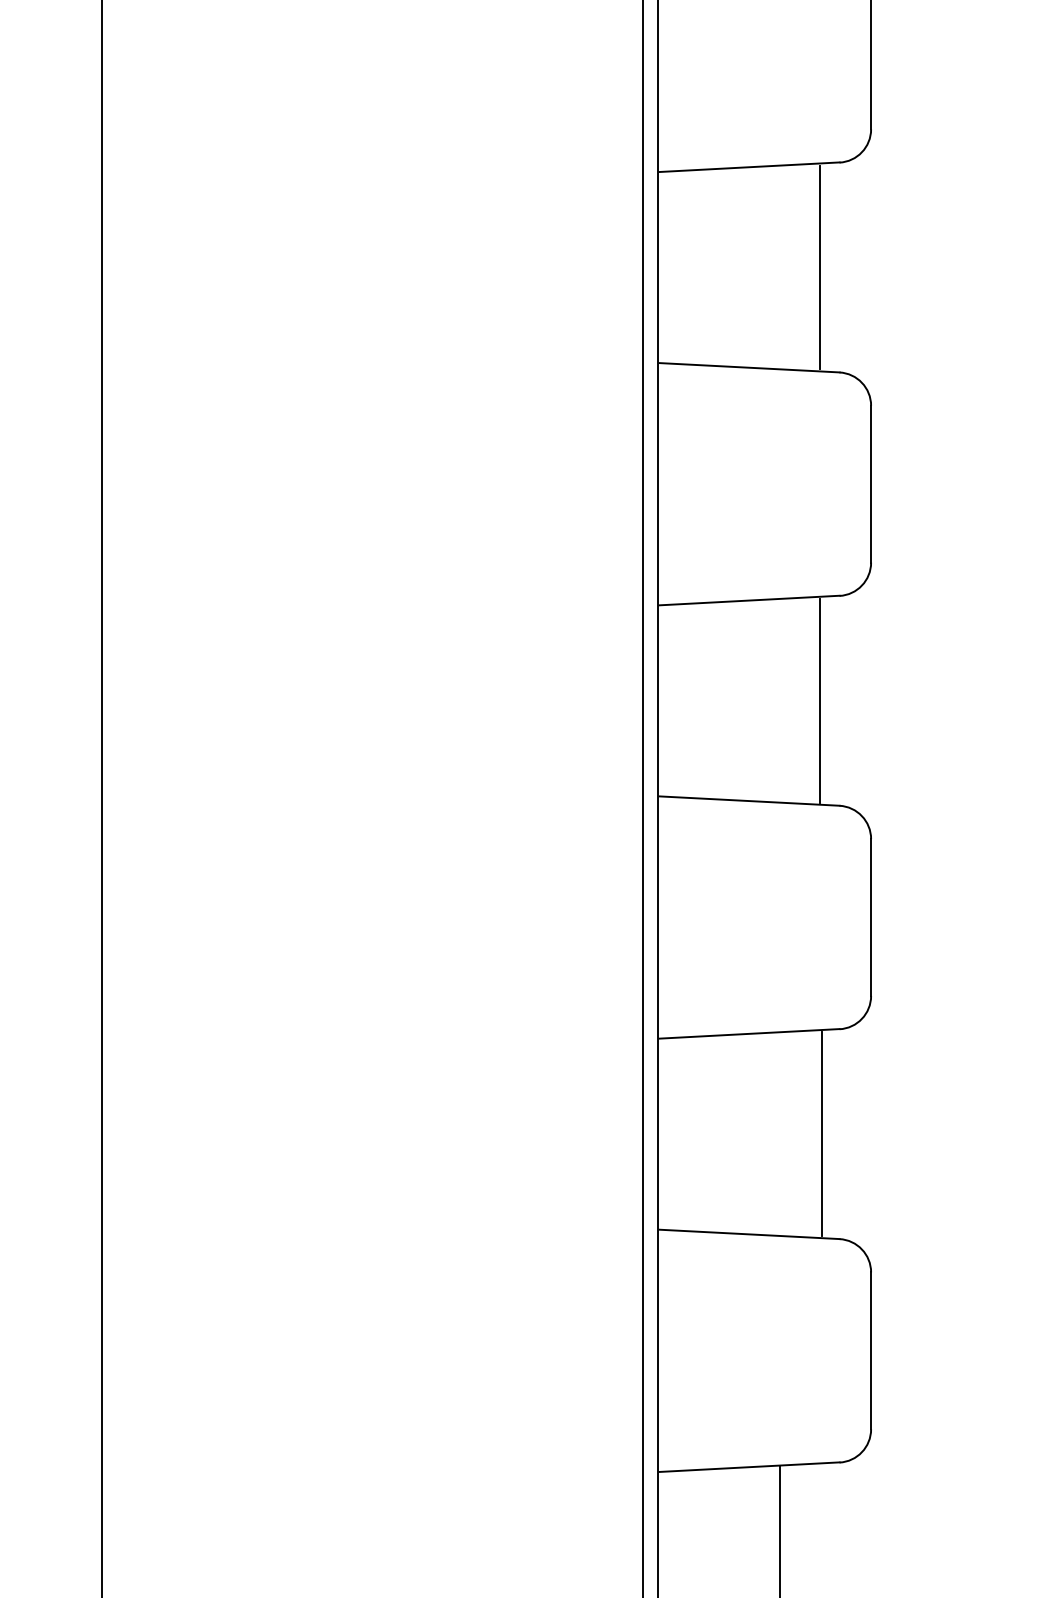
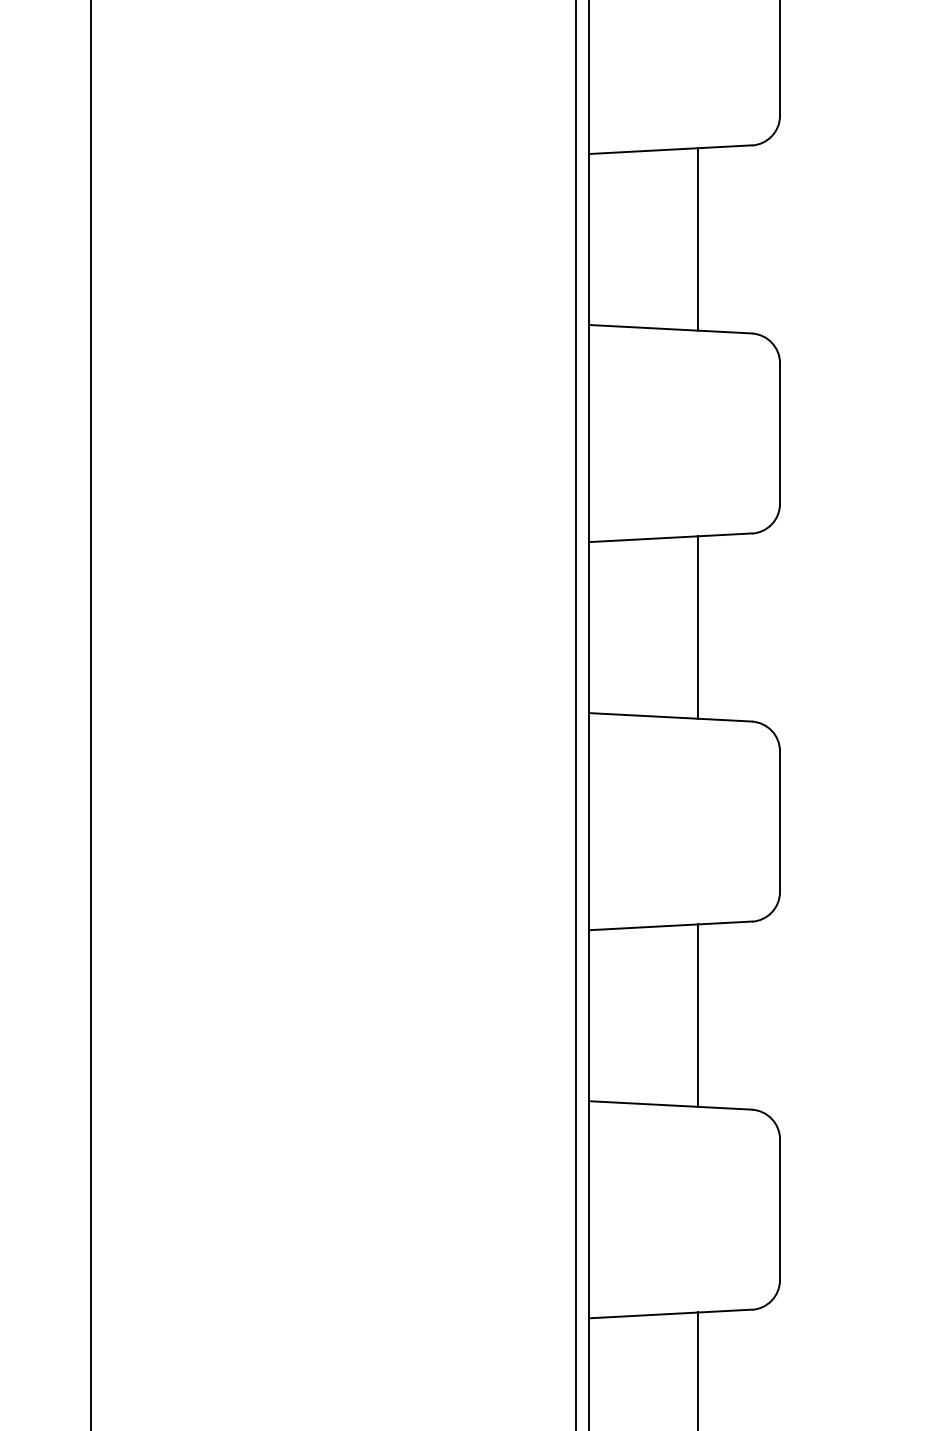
line: (820, 267) -> (698, 239), moved
line: (820, 700) -> (698, 627), moved
line: (822, 1133) -> (698, 1015), moved

